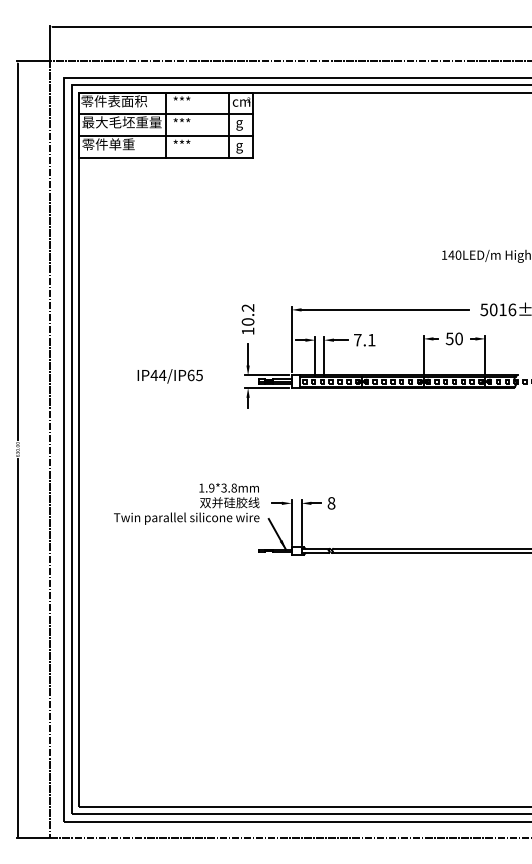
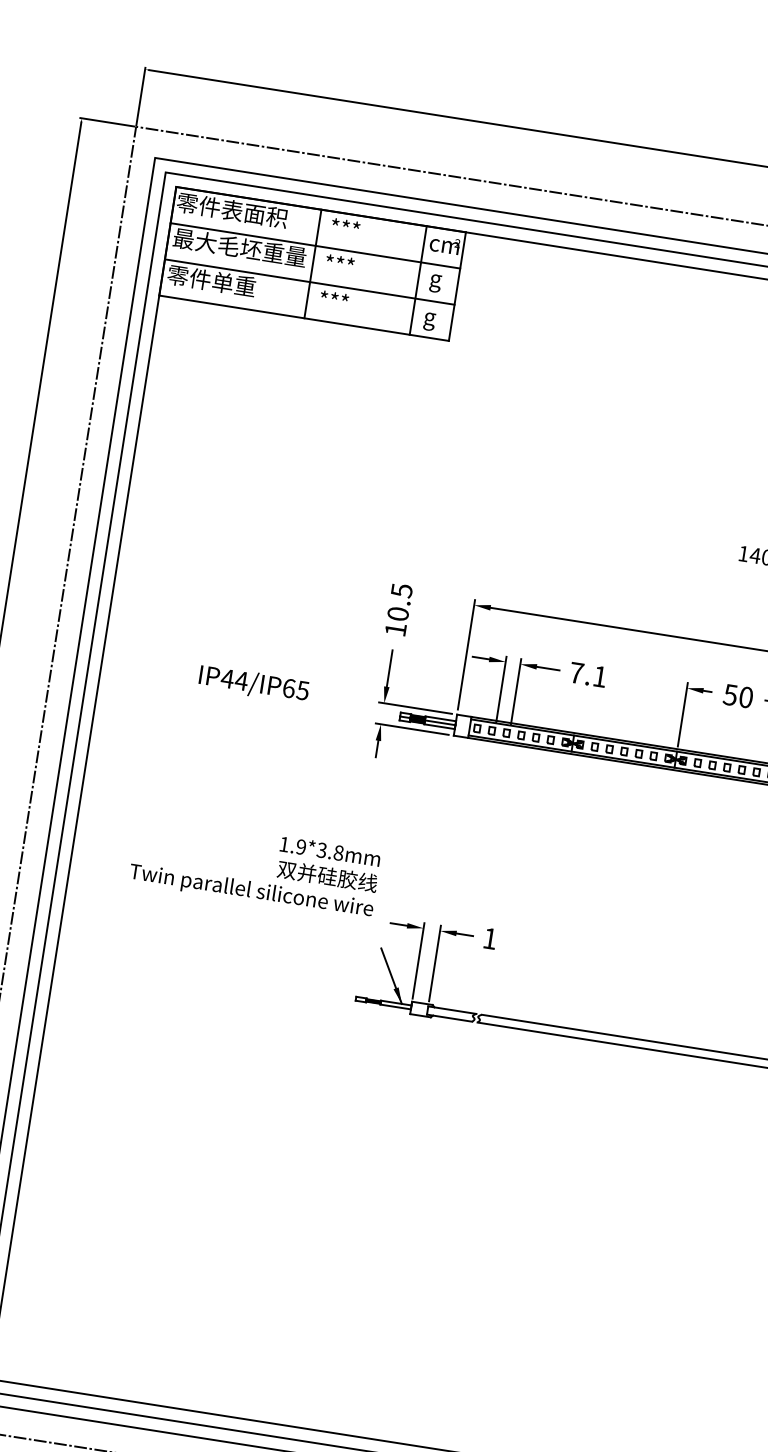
text: (247, 307) -> (401, 589), 10.2 -> 10.5
text: (186, 503) -> (255, 866), moved
text: (331, 503) -> (490, 938), 8 -> 1

